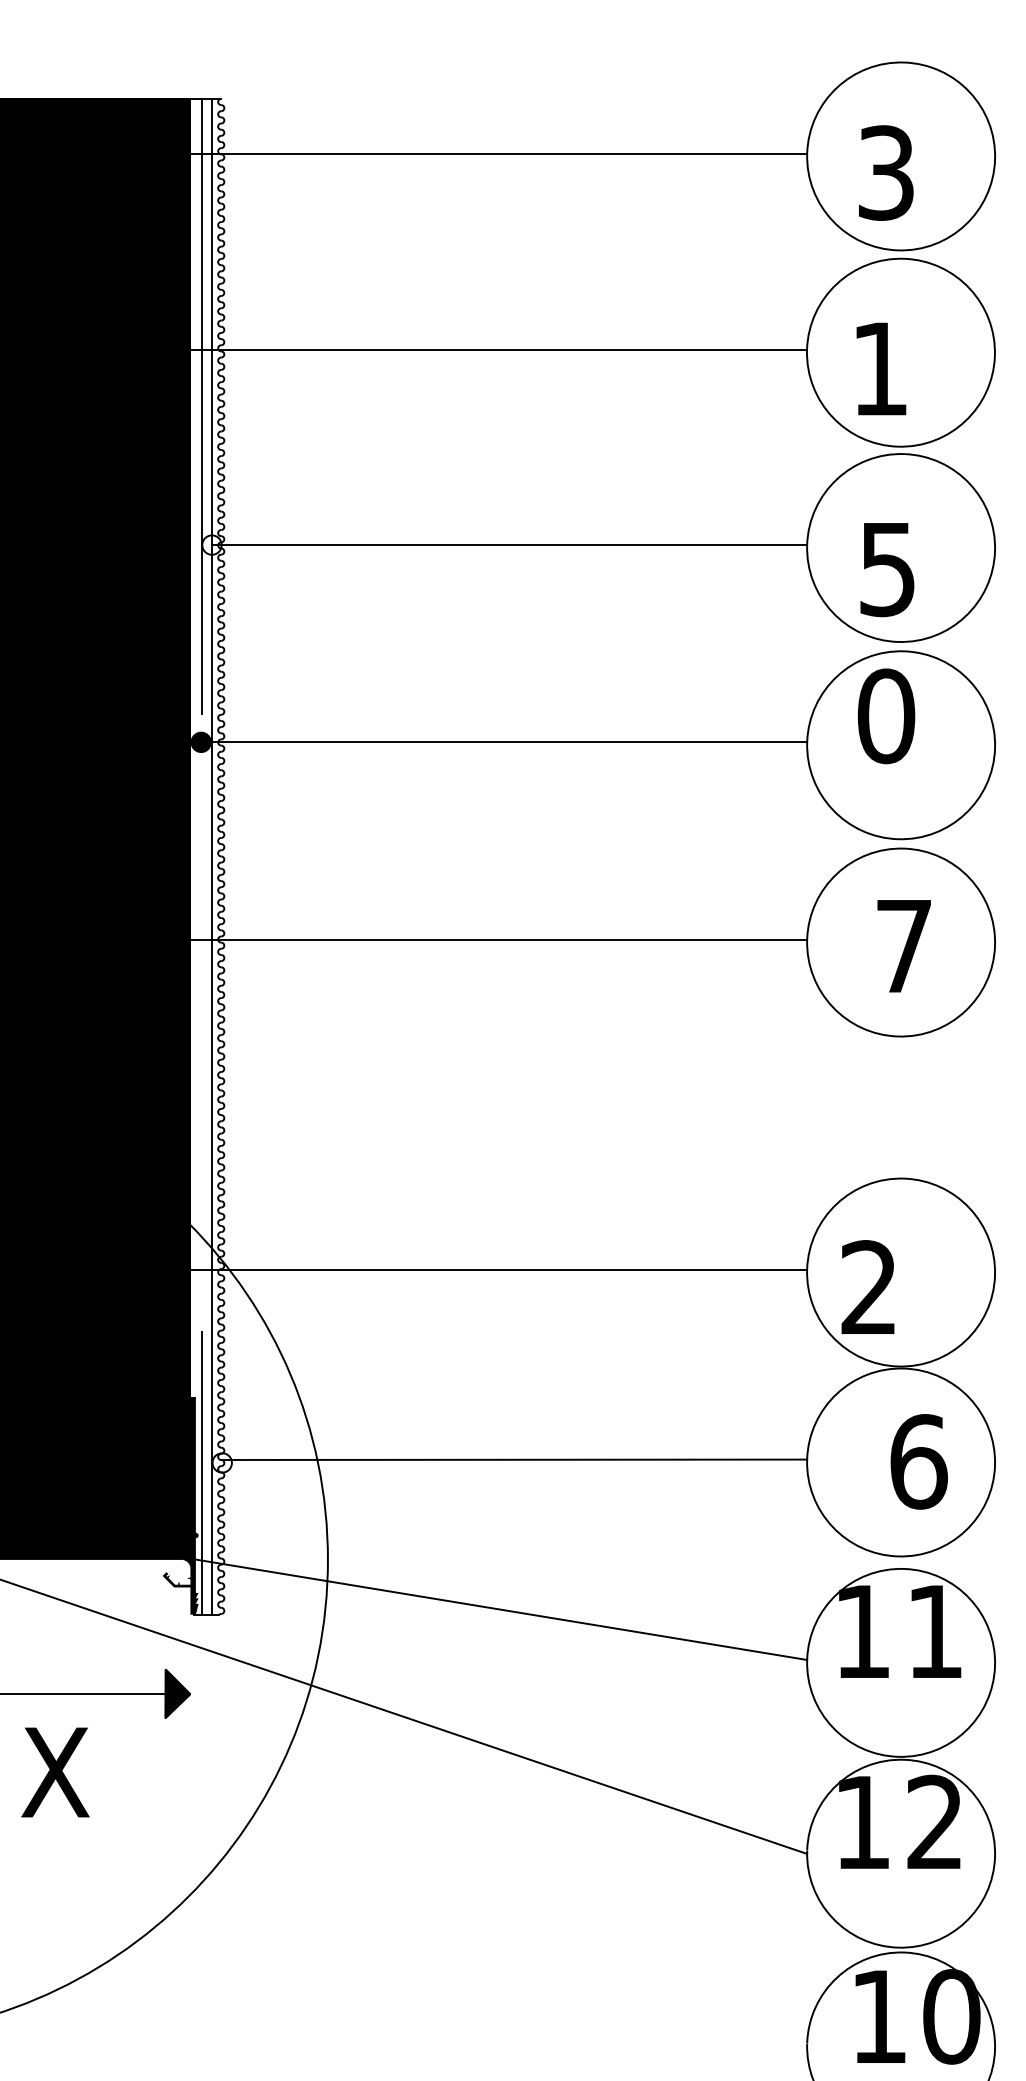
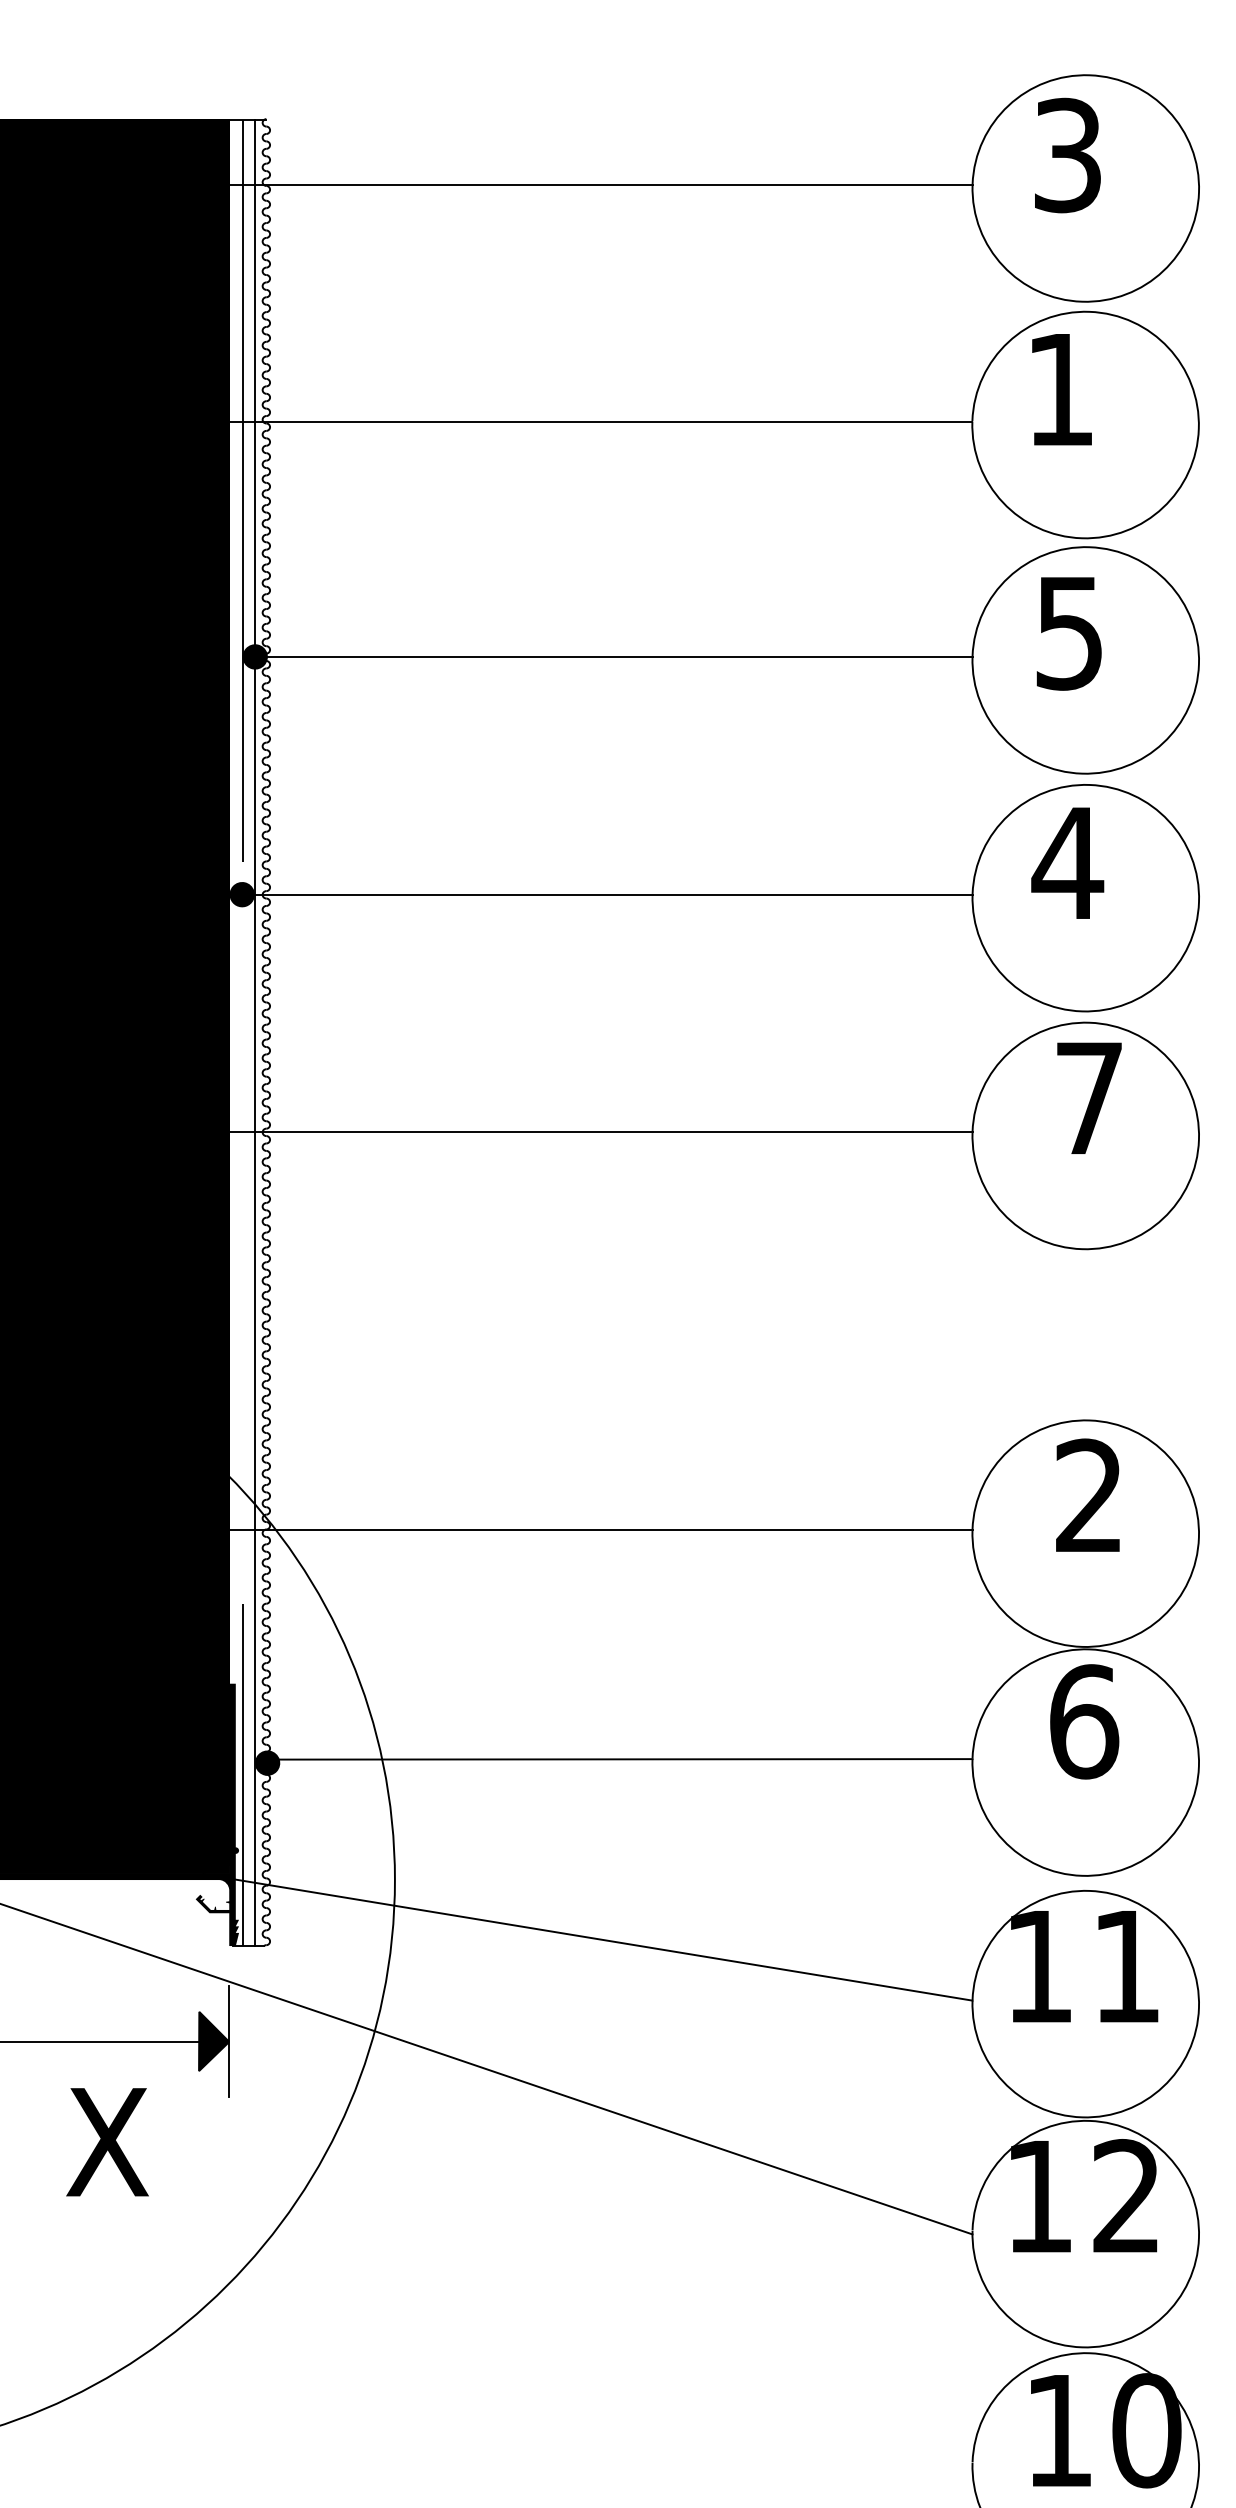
text: (885, 173) -> (1067, 155), moved
text: (880, 368) -> (1061, 389), moved
fill: (211, 544) -> (254, 656), added
text: (886, 569) -> (1068, 633), moved
text: (885, 715) -> (1067, 862), 0 -> 4
text: (904, 945) -> (1089, 1097), moved
text: (867, 1286) -> (1087, 1494), moved
text: (919, 1461) -> (1084, 1721), moved
fill: (222, 1462) -> (267, 1762), added
line: (190, 1693) -> (229, 2041), added
text: (55, 1772) -> (107, 2142), moved

